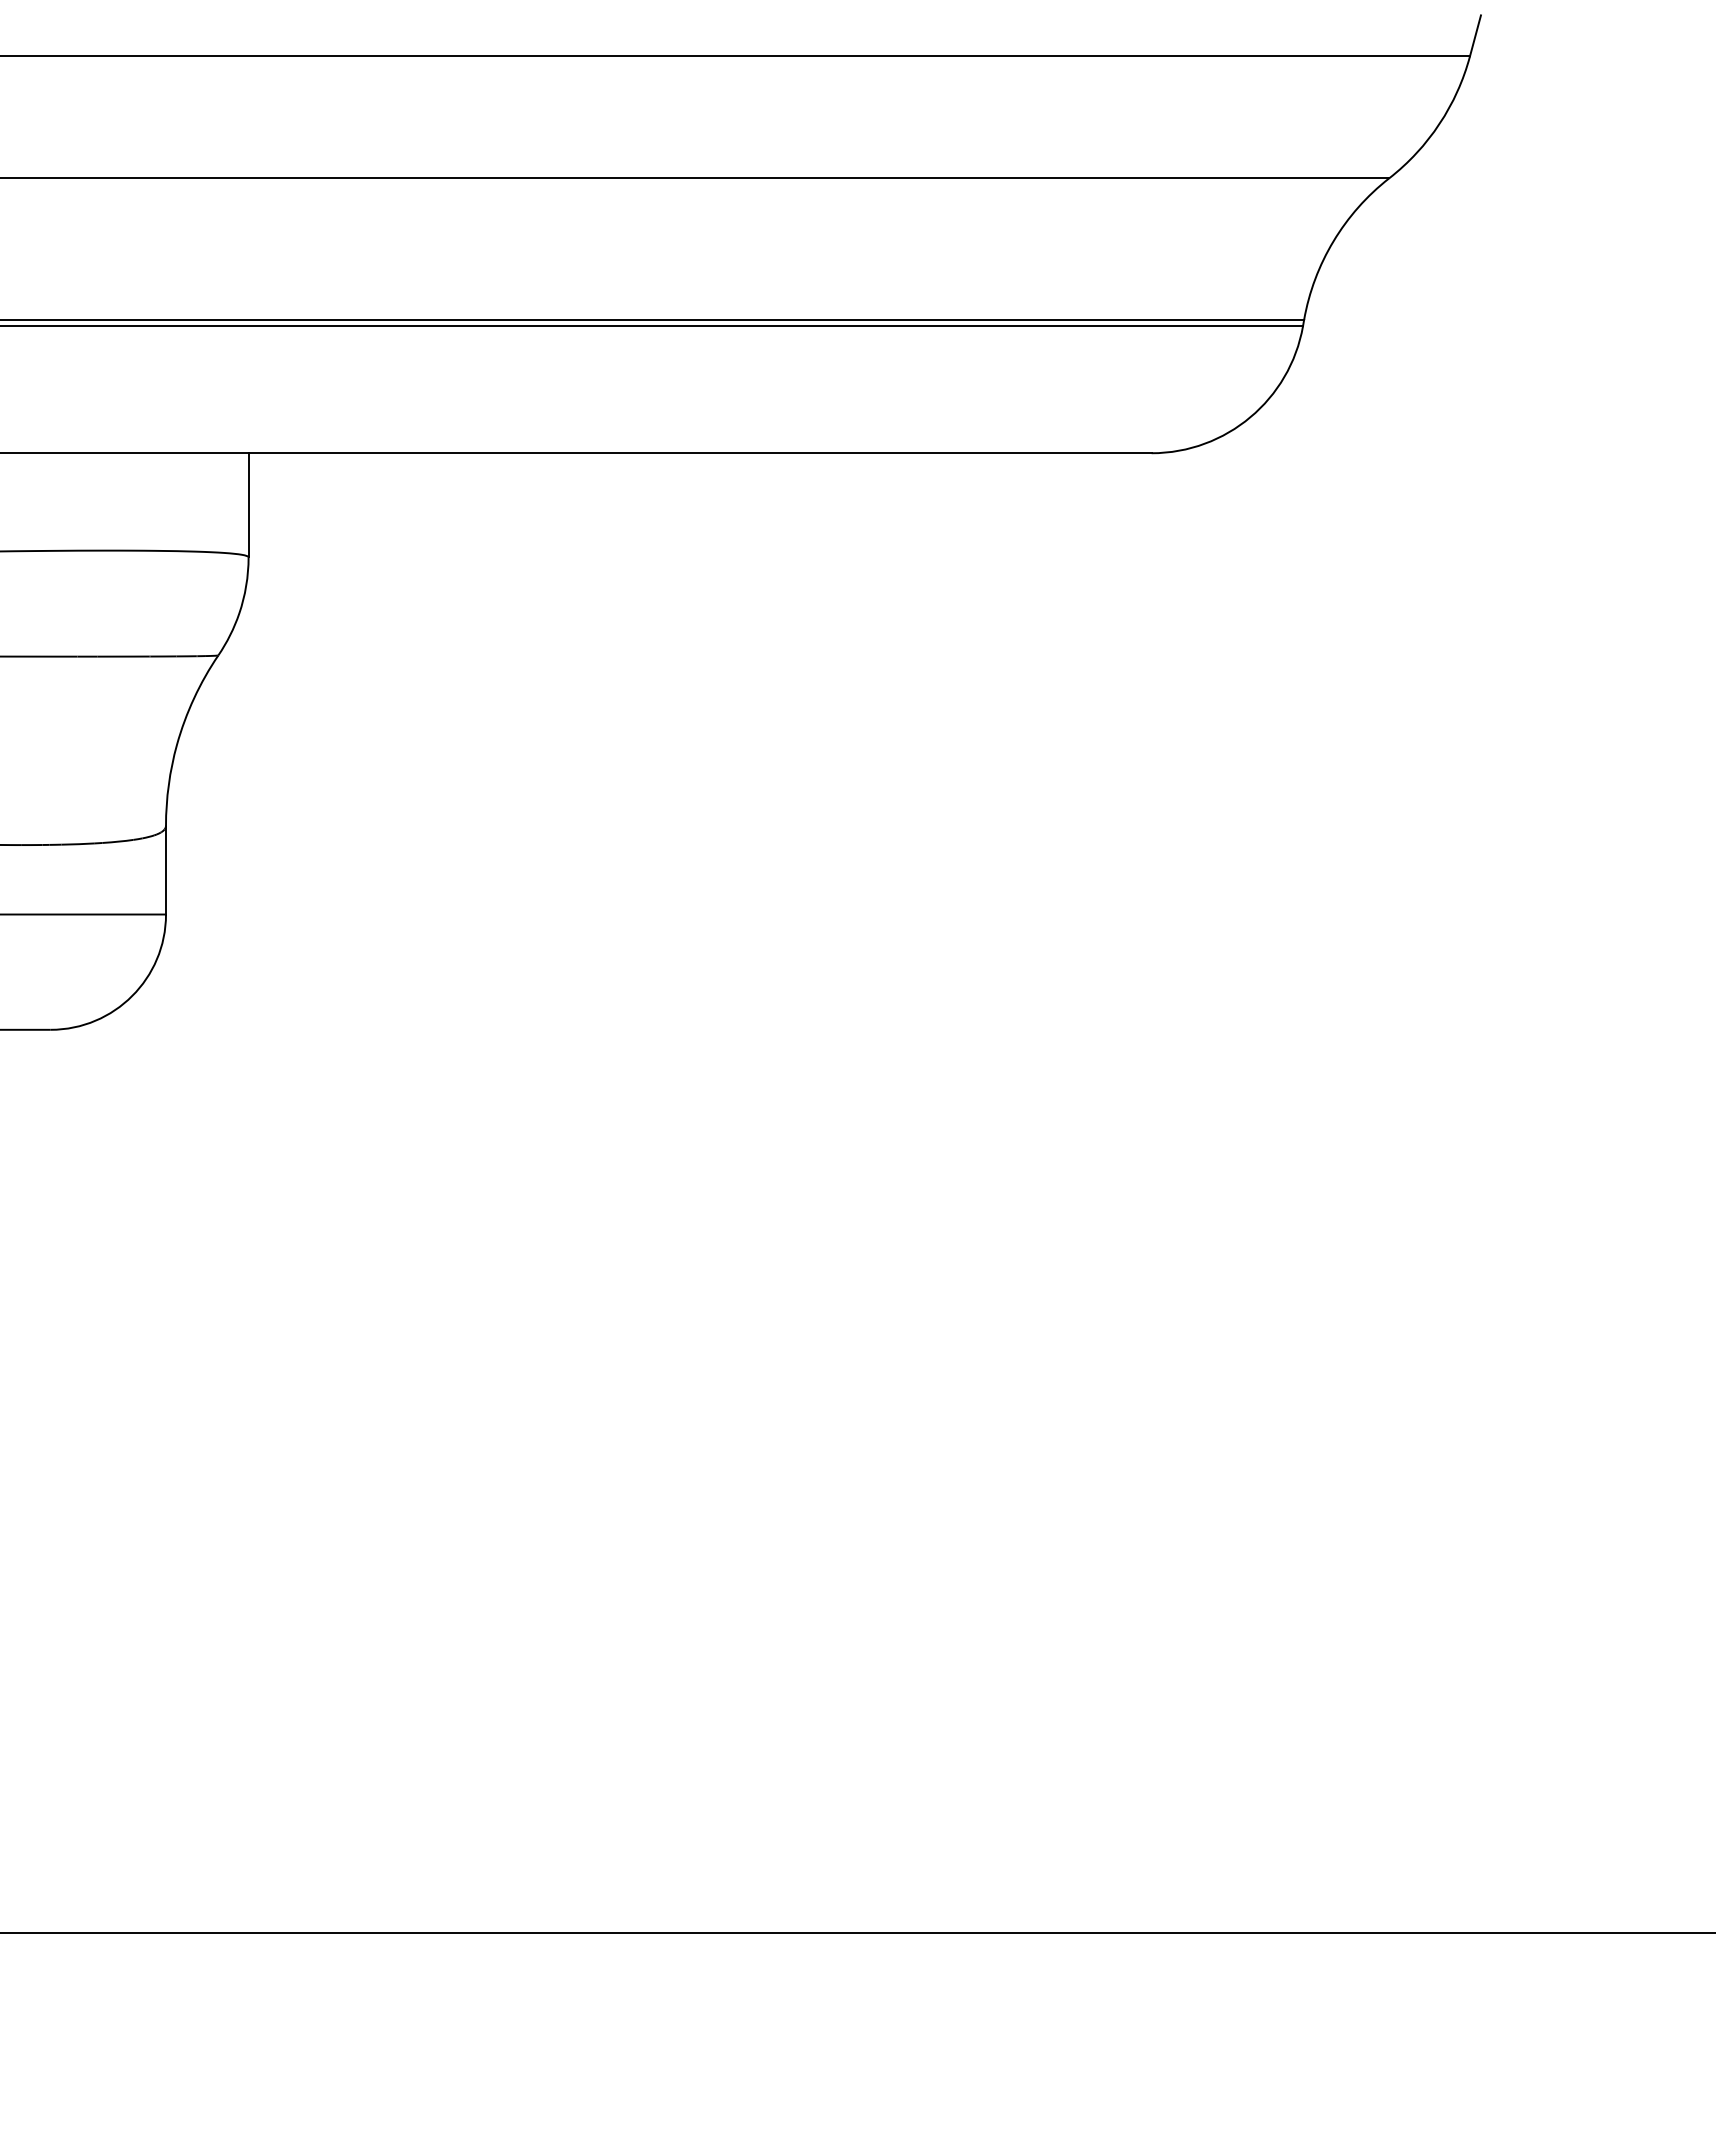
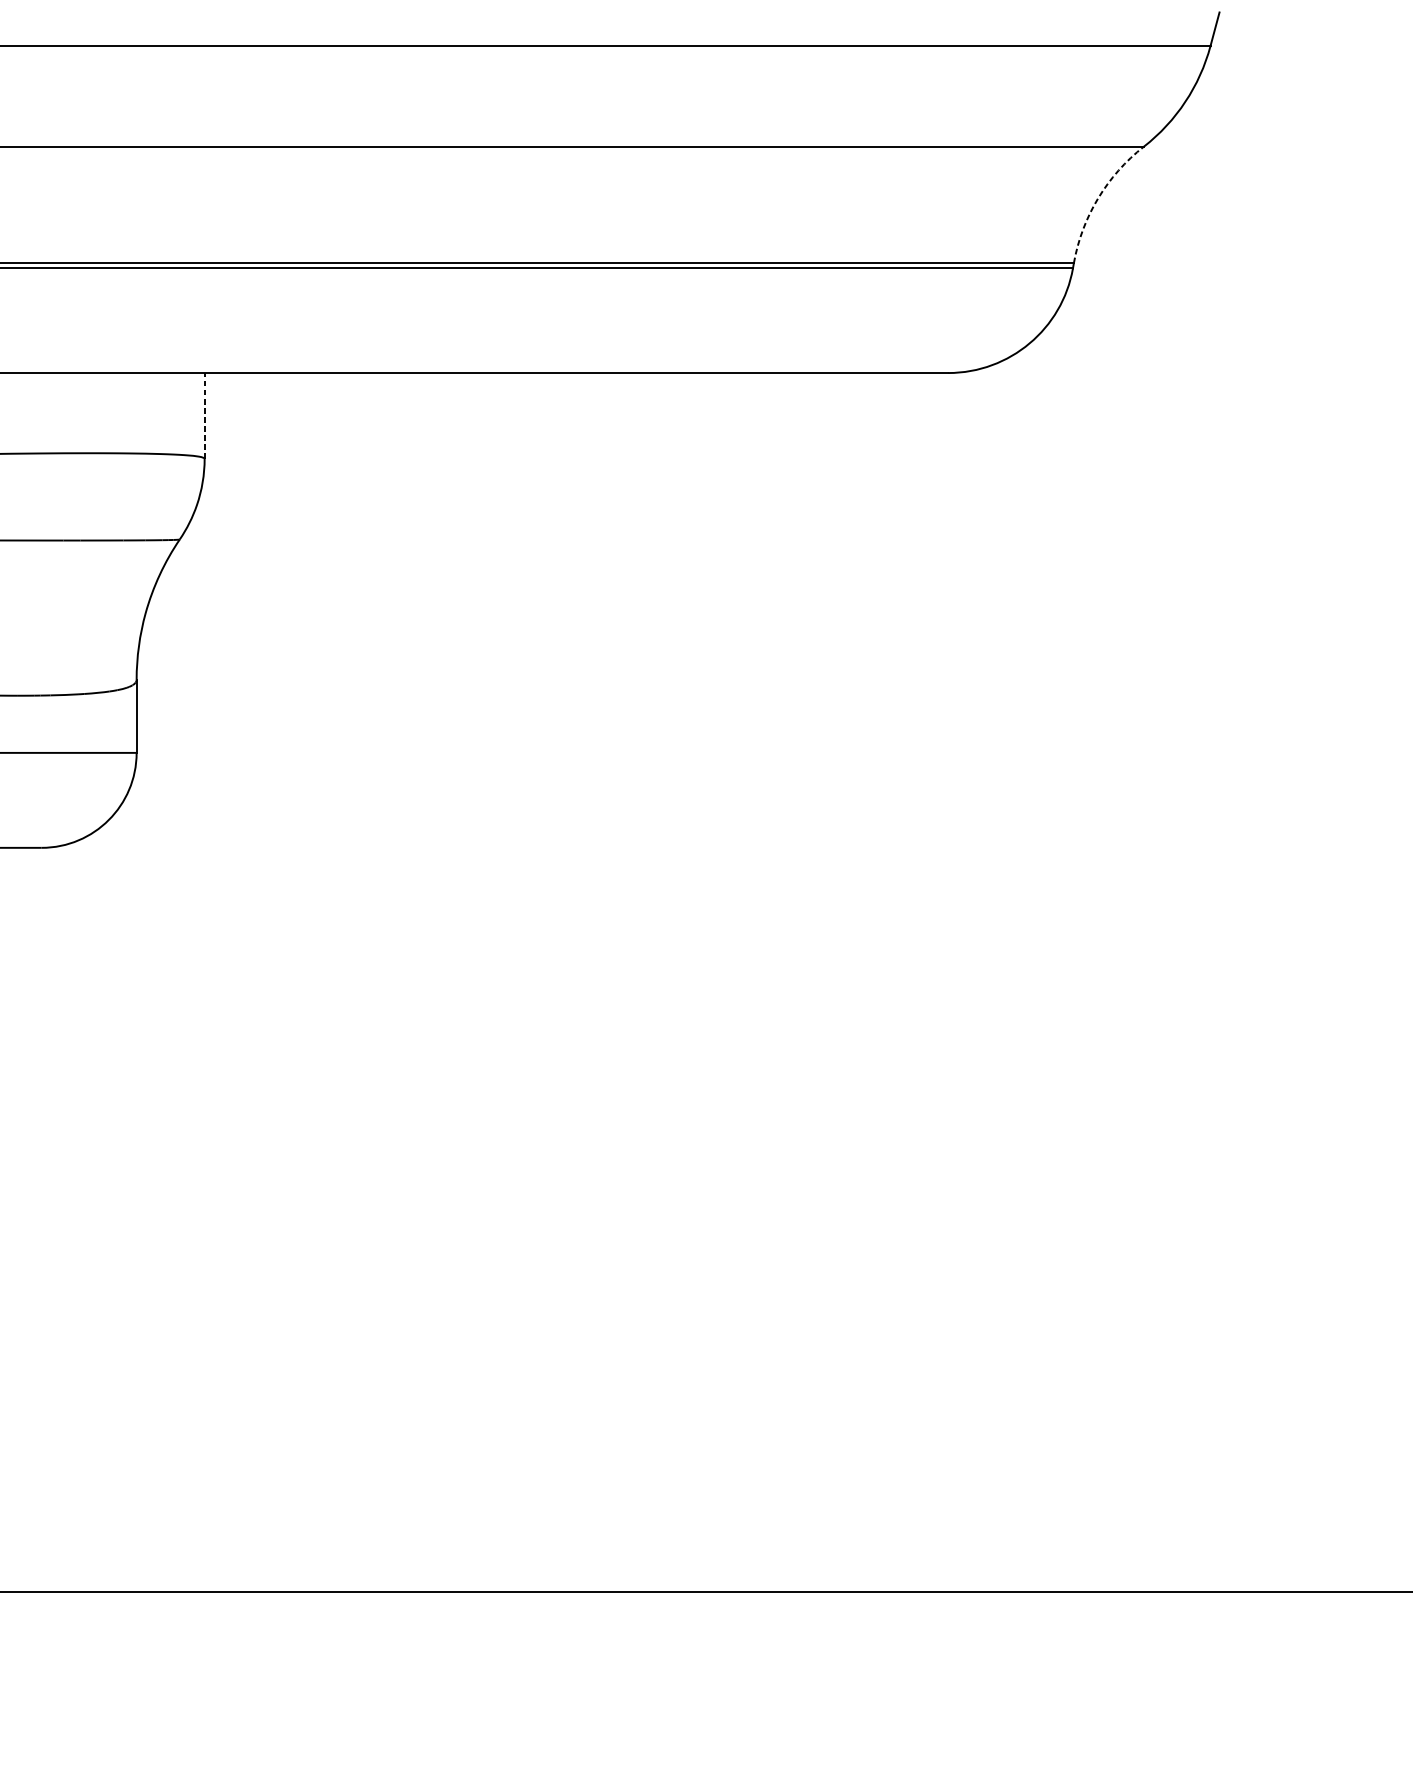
arc: (1333, 241) -> (1098, 198), solid -> dashed
line: (248, 504) -> (204, 415), solid -> dashed

